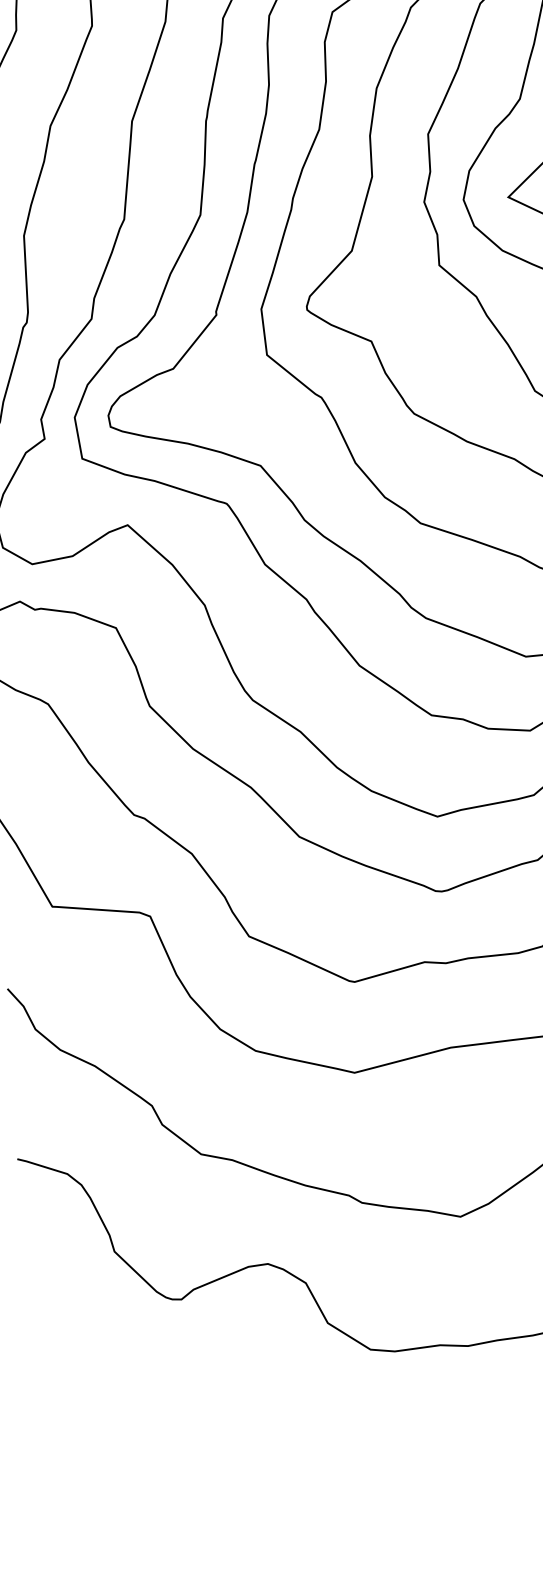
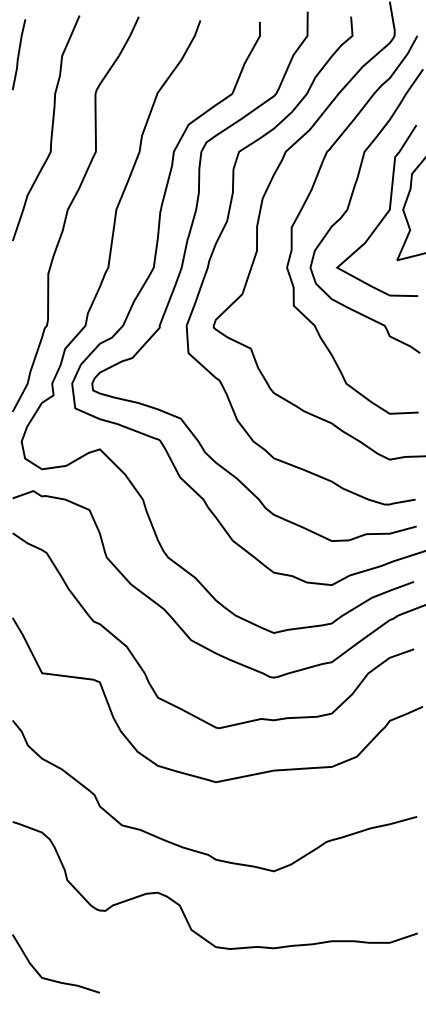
curve: (101, 1419) -> (53, 979), added

